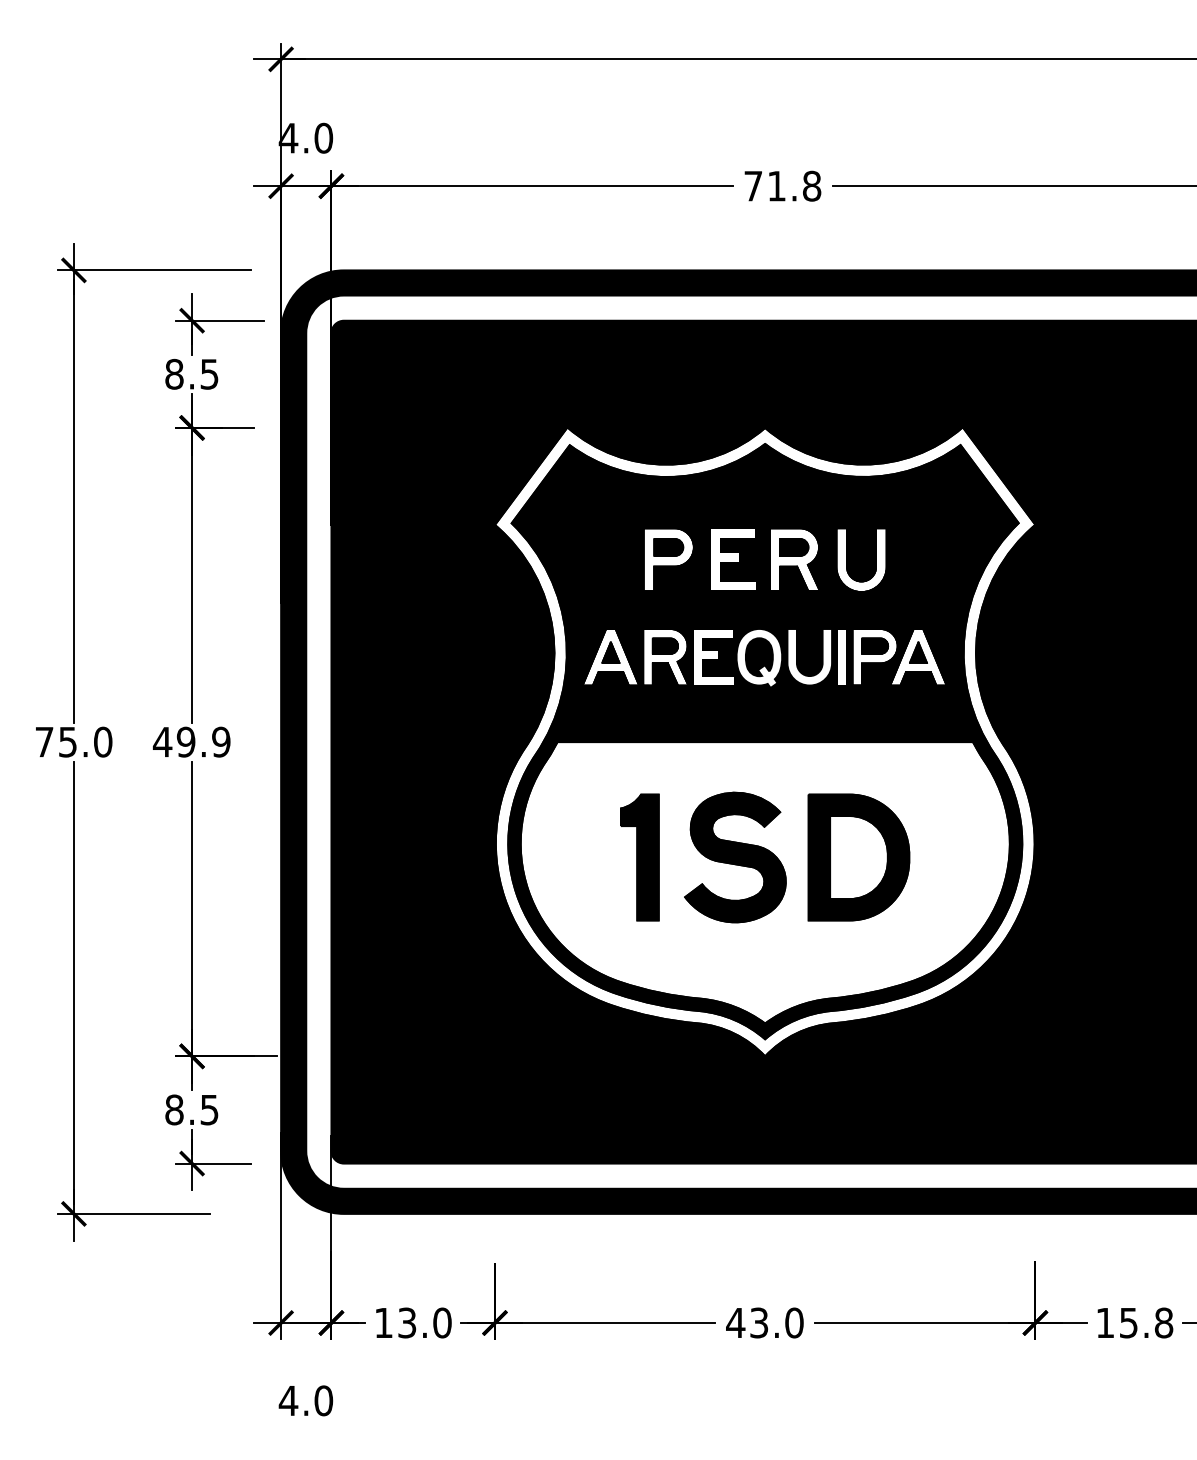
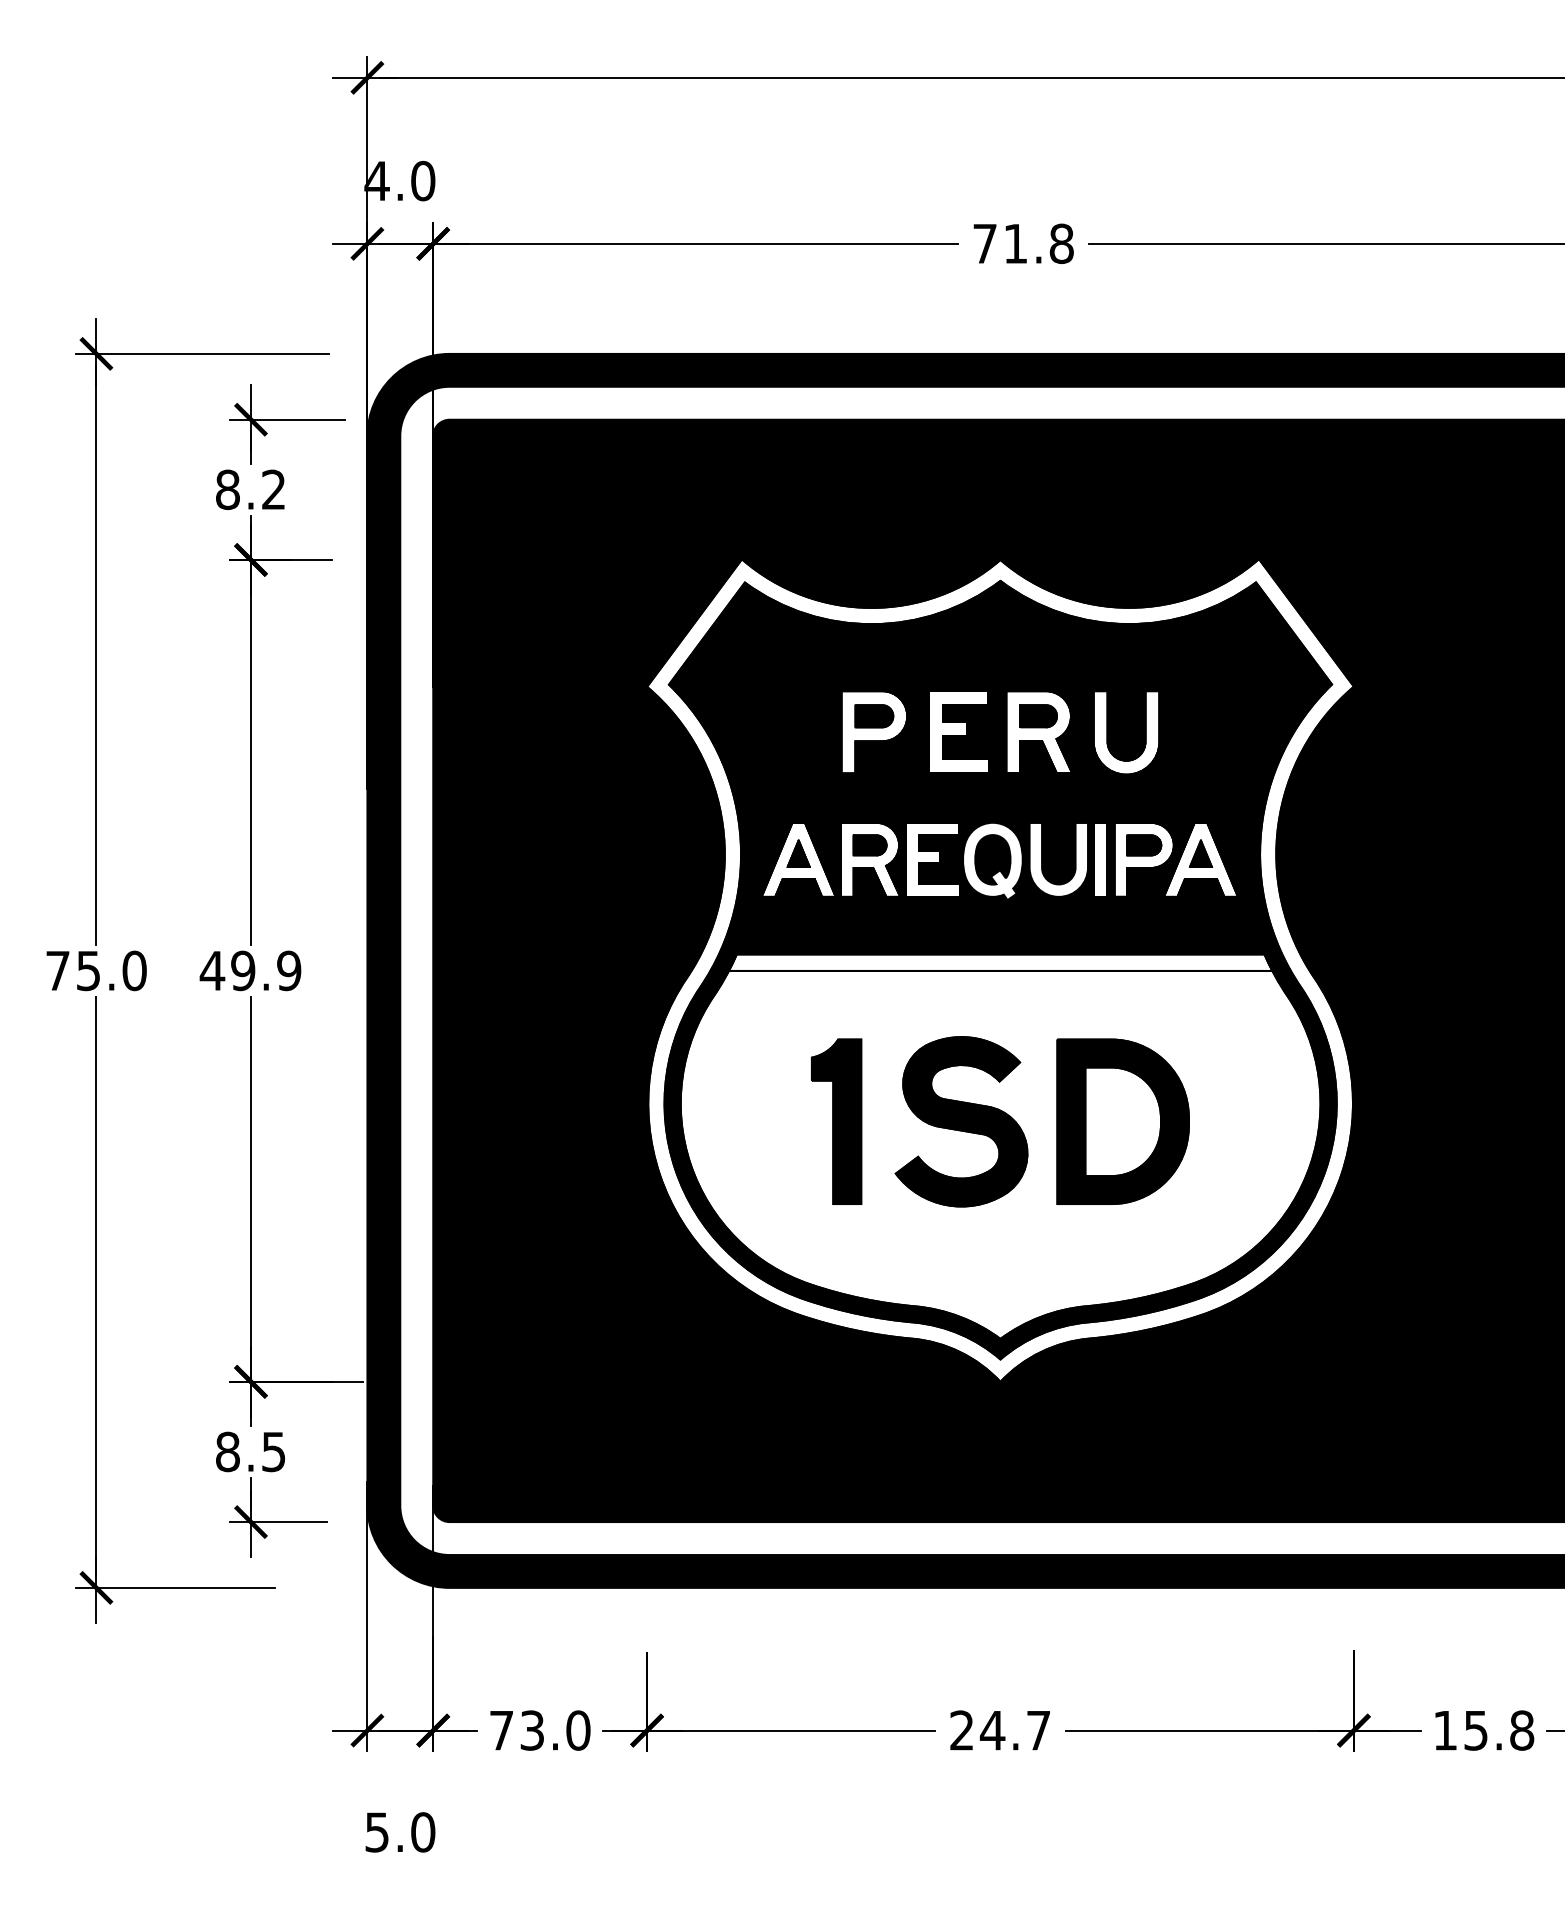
text: (209, 374) -> (273, 489), 8.5 -> 8.2
fill: (765, 735) -> (1000, 962), removed
text: (383, 1322) -> (501, 1730), 13.0 -> 73.0
text: (764, 1322) -> (999, 1730), 43.0 -> 24.7
text: (288, 1400) -> (376, 1832), 4.0 -> 5.0

